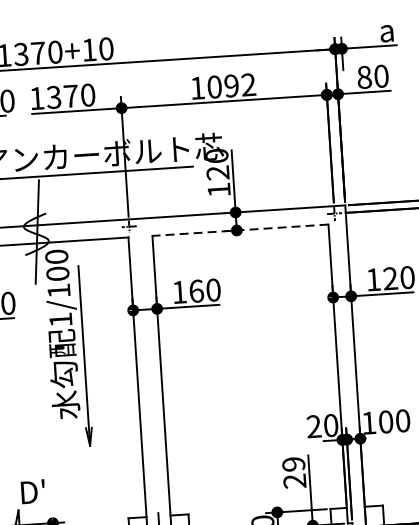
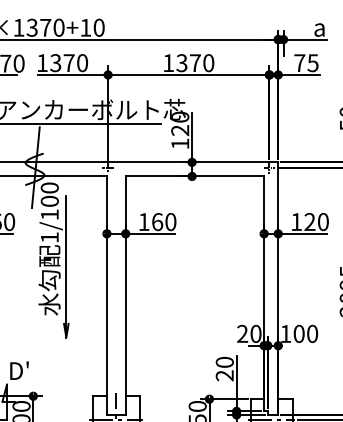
text: (373, 77) -> (306, 63), 80 -> 75
text: (231, 86) -> (195, 63), 1092 -> 1370
line: (239, 230) -> (194, 176), dashed -> solid
text: (293, 463) -> (224, 361), 29 -> 20

